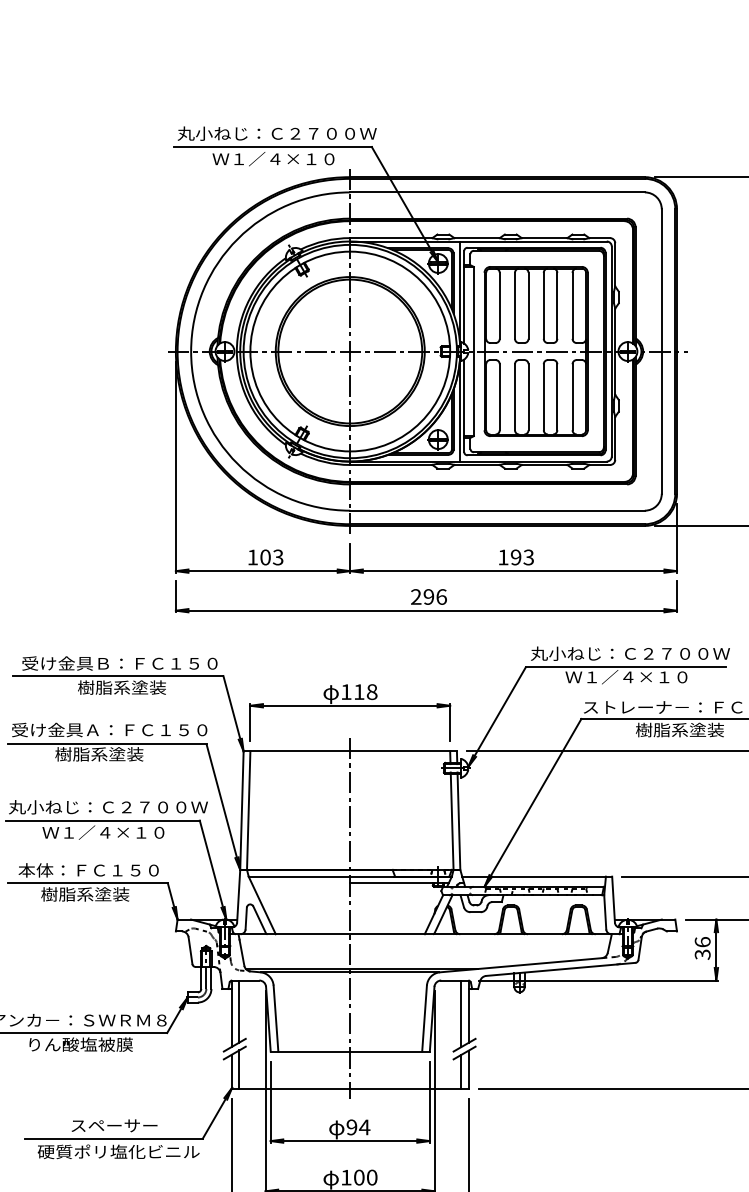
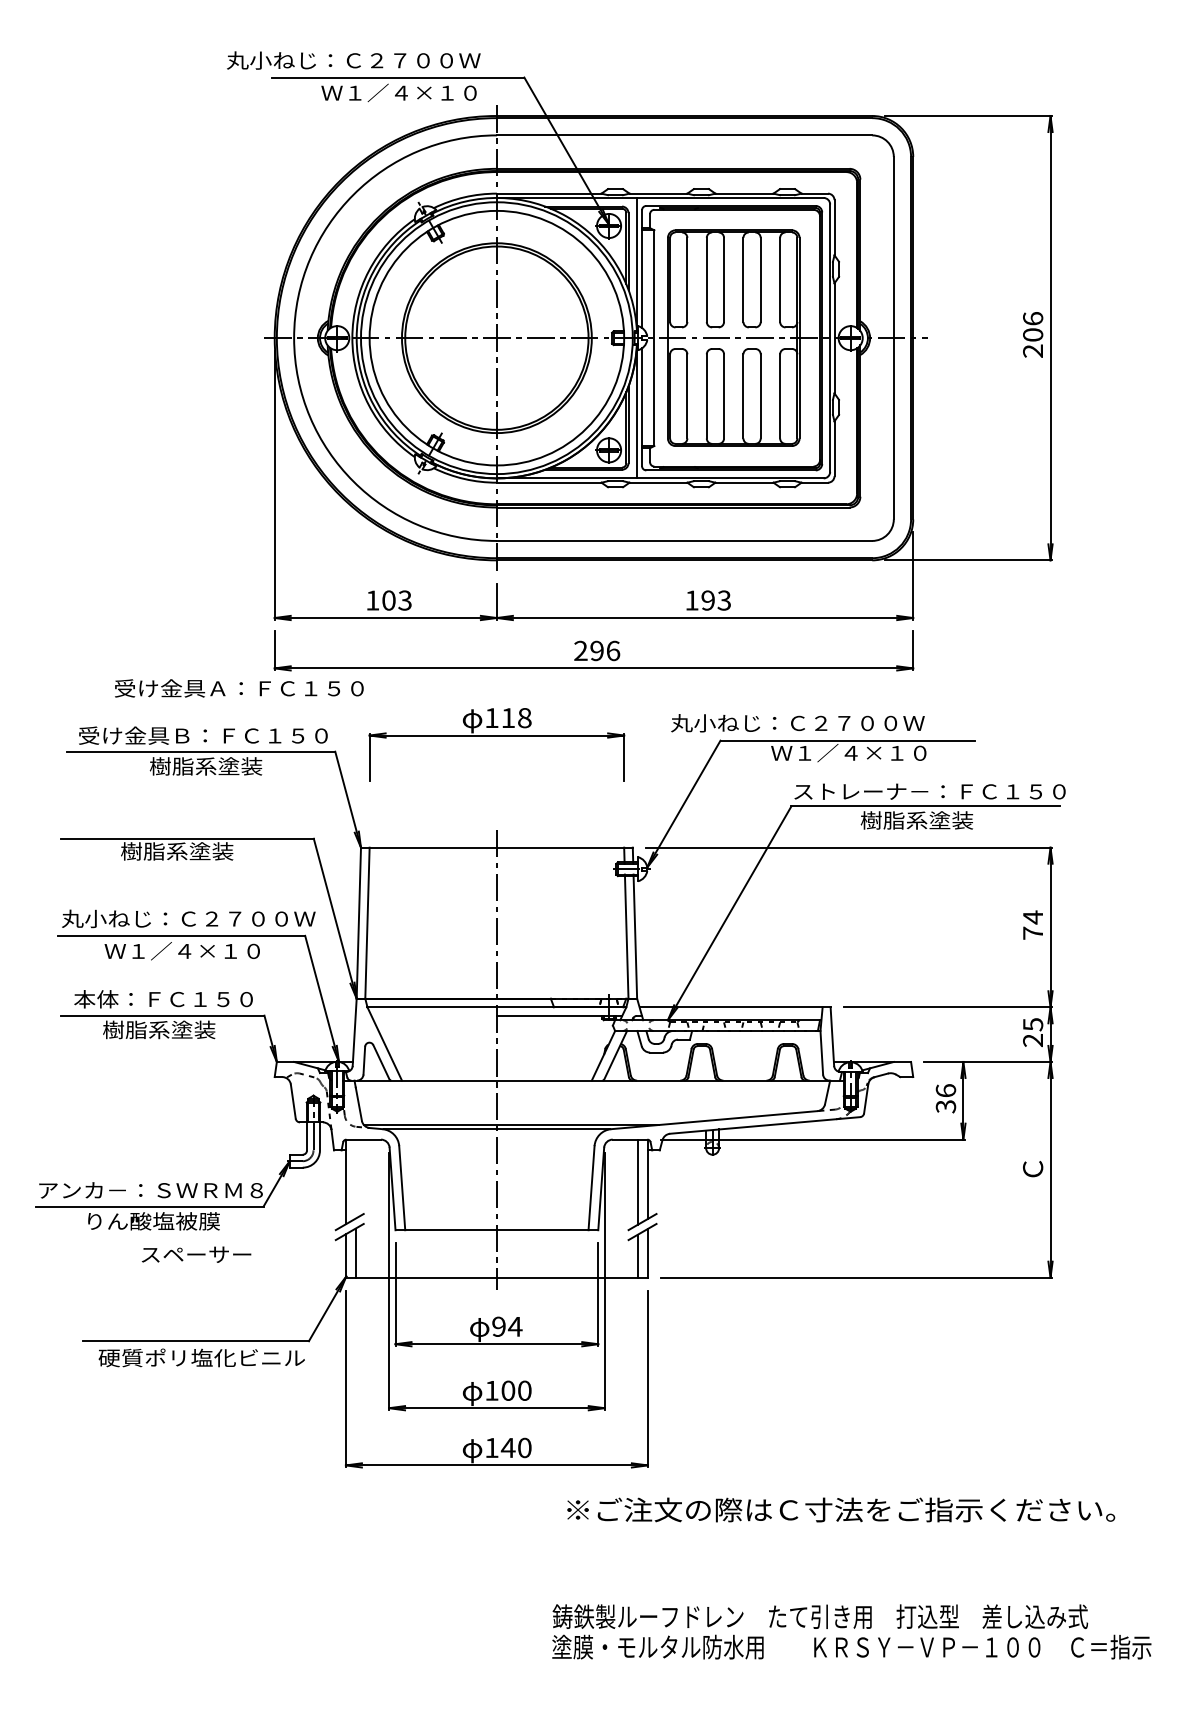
text: (276, 133) -> (353, 60), moved
text: (630, 653) -> (797, 723), moved
part: (349, 706) -> (496, 736), moved
text: (109, 730) -> (239, 688), moved
line: (239, 1011) -> (355, 1178), removed
text: (114, 1125) -> (196, 1254), moved

